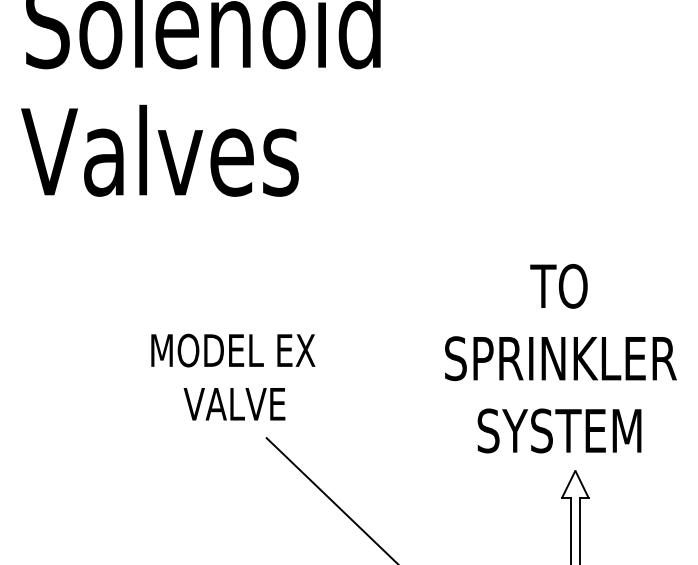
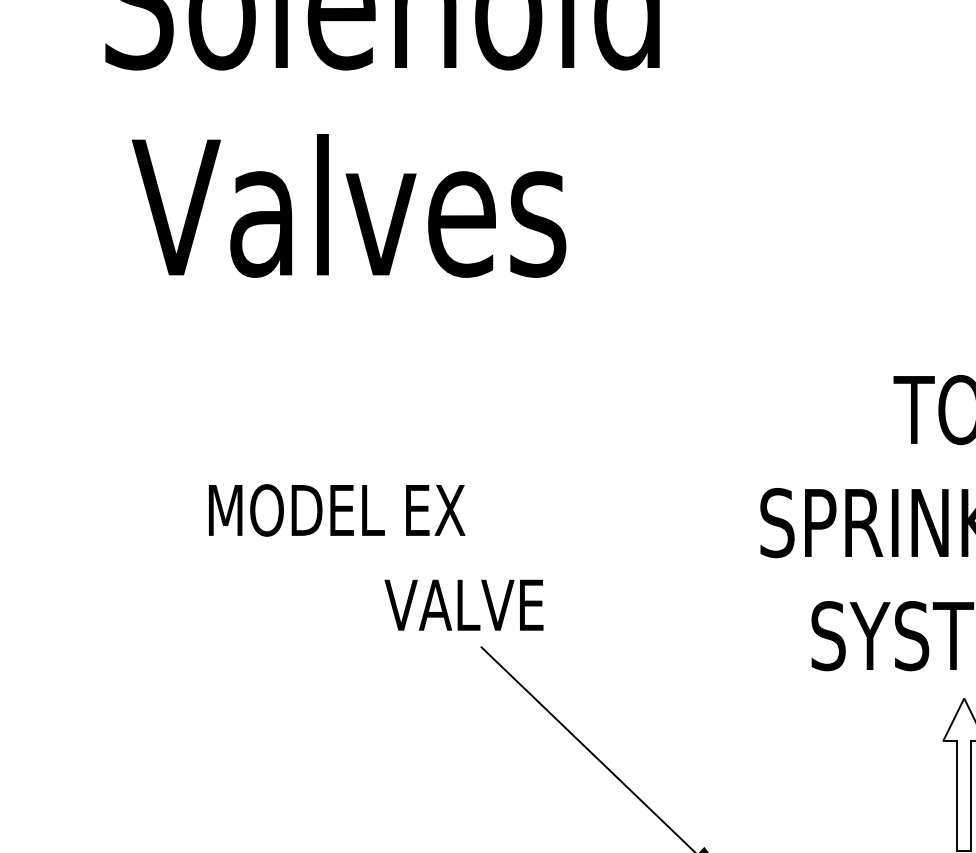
text: (159, 150) -> (348, 205), moved
text: (233, 350) -> (337, 510), moved
text: (234, 404) -> (464, 605), moved

